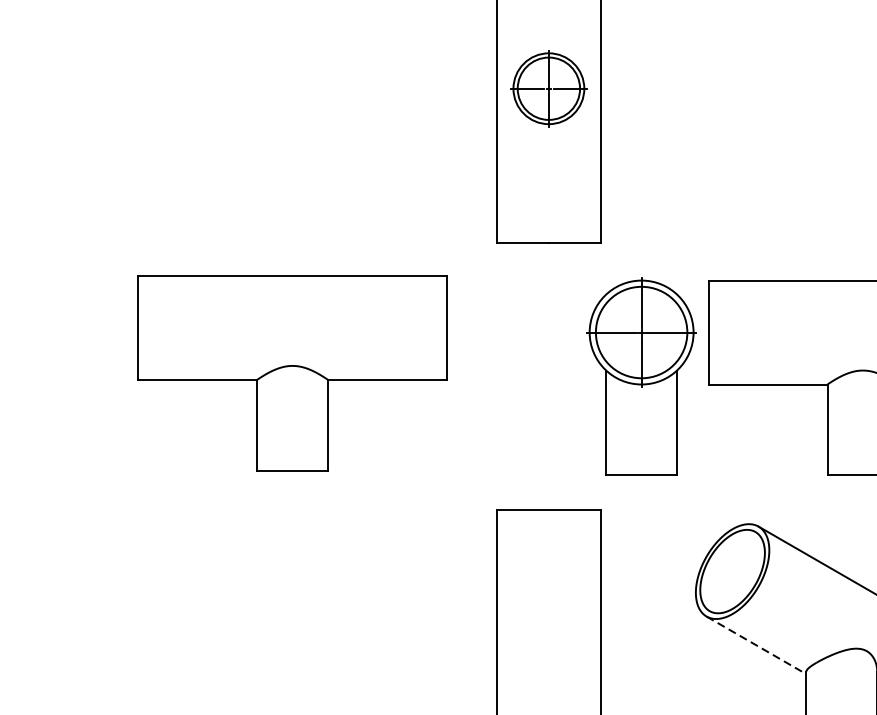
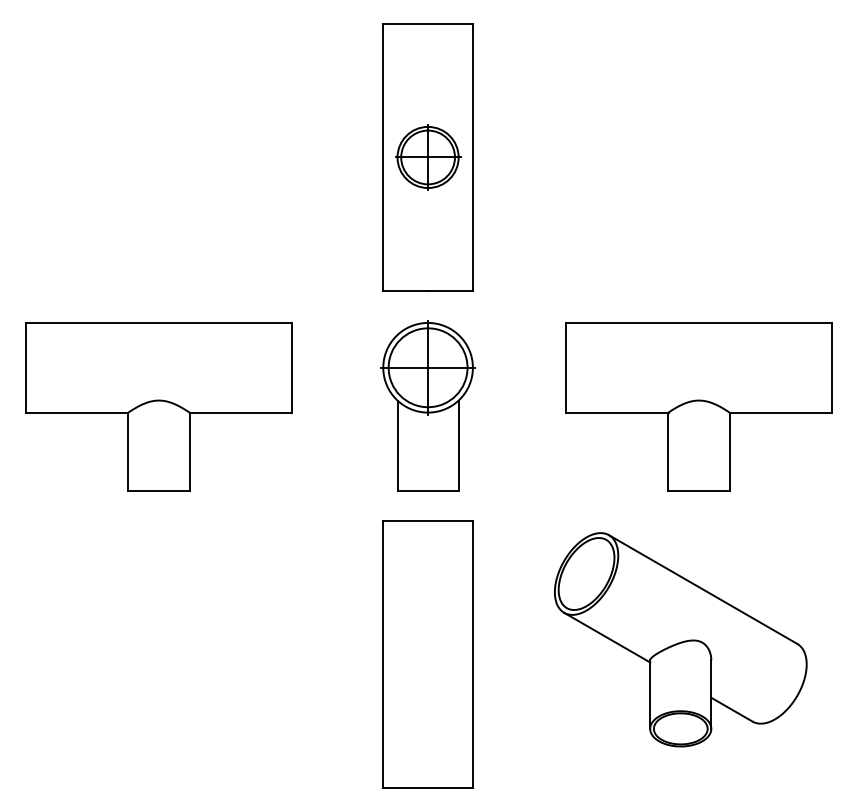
part: (292, 372) -> (158, 406), moved
part: (640, 376) -> (427, 405), moved
line: (756, 645) -> (607, 637), dashed -> solid

